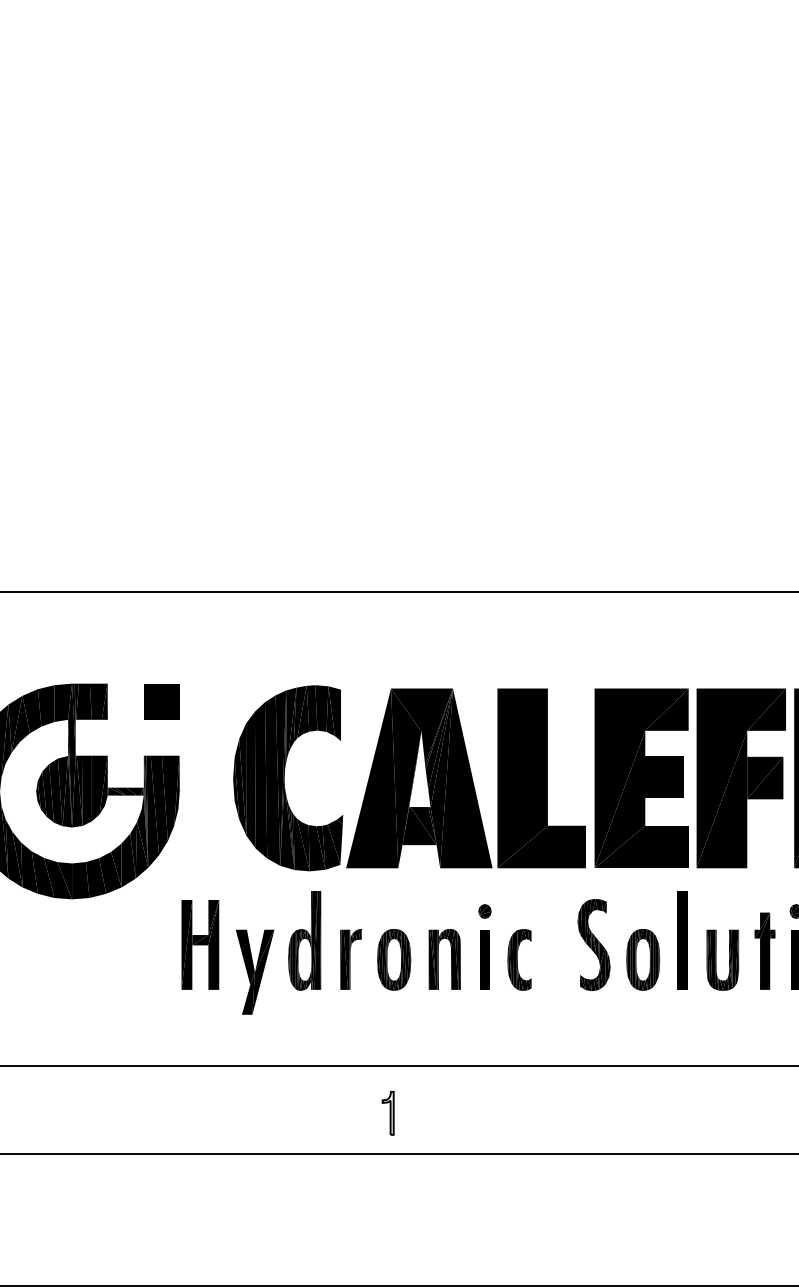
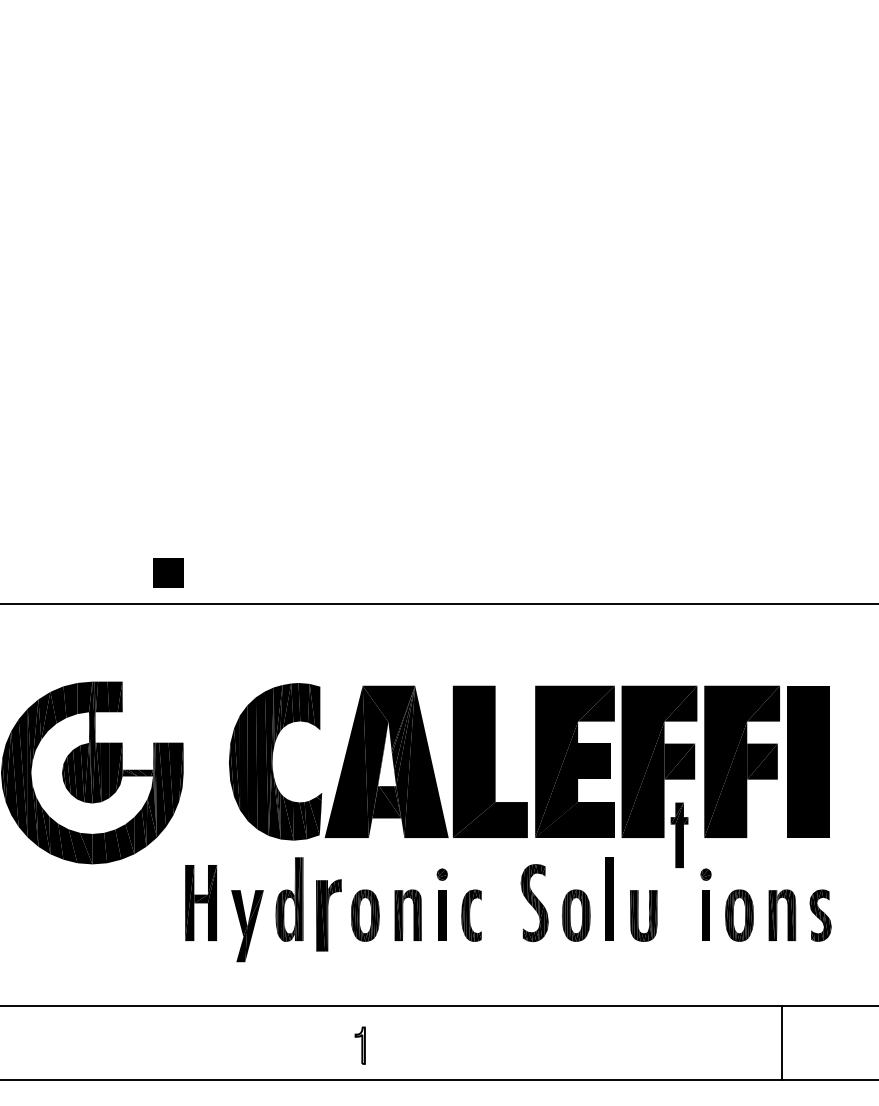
part: (161, 701) -> (168, 572), moved
part: (764, 950) -> (679, 834), moved
part: (350, 958) -> (328, 914), size x1.4

